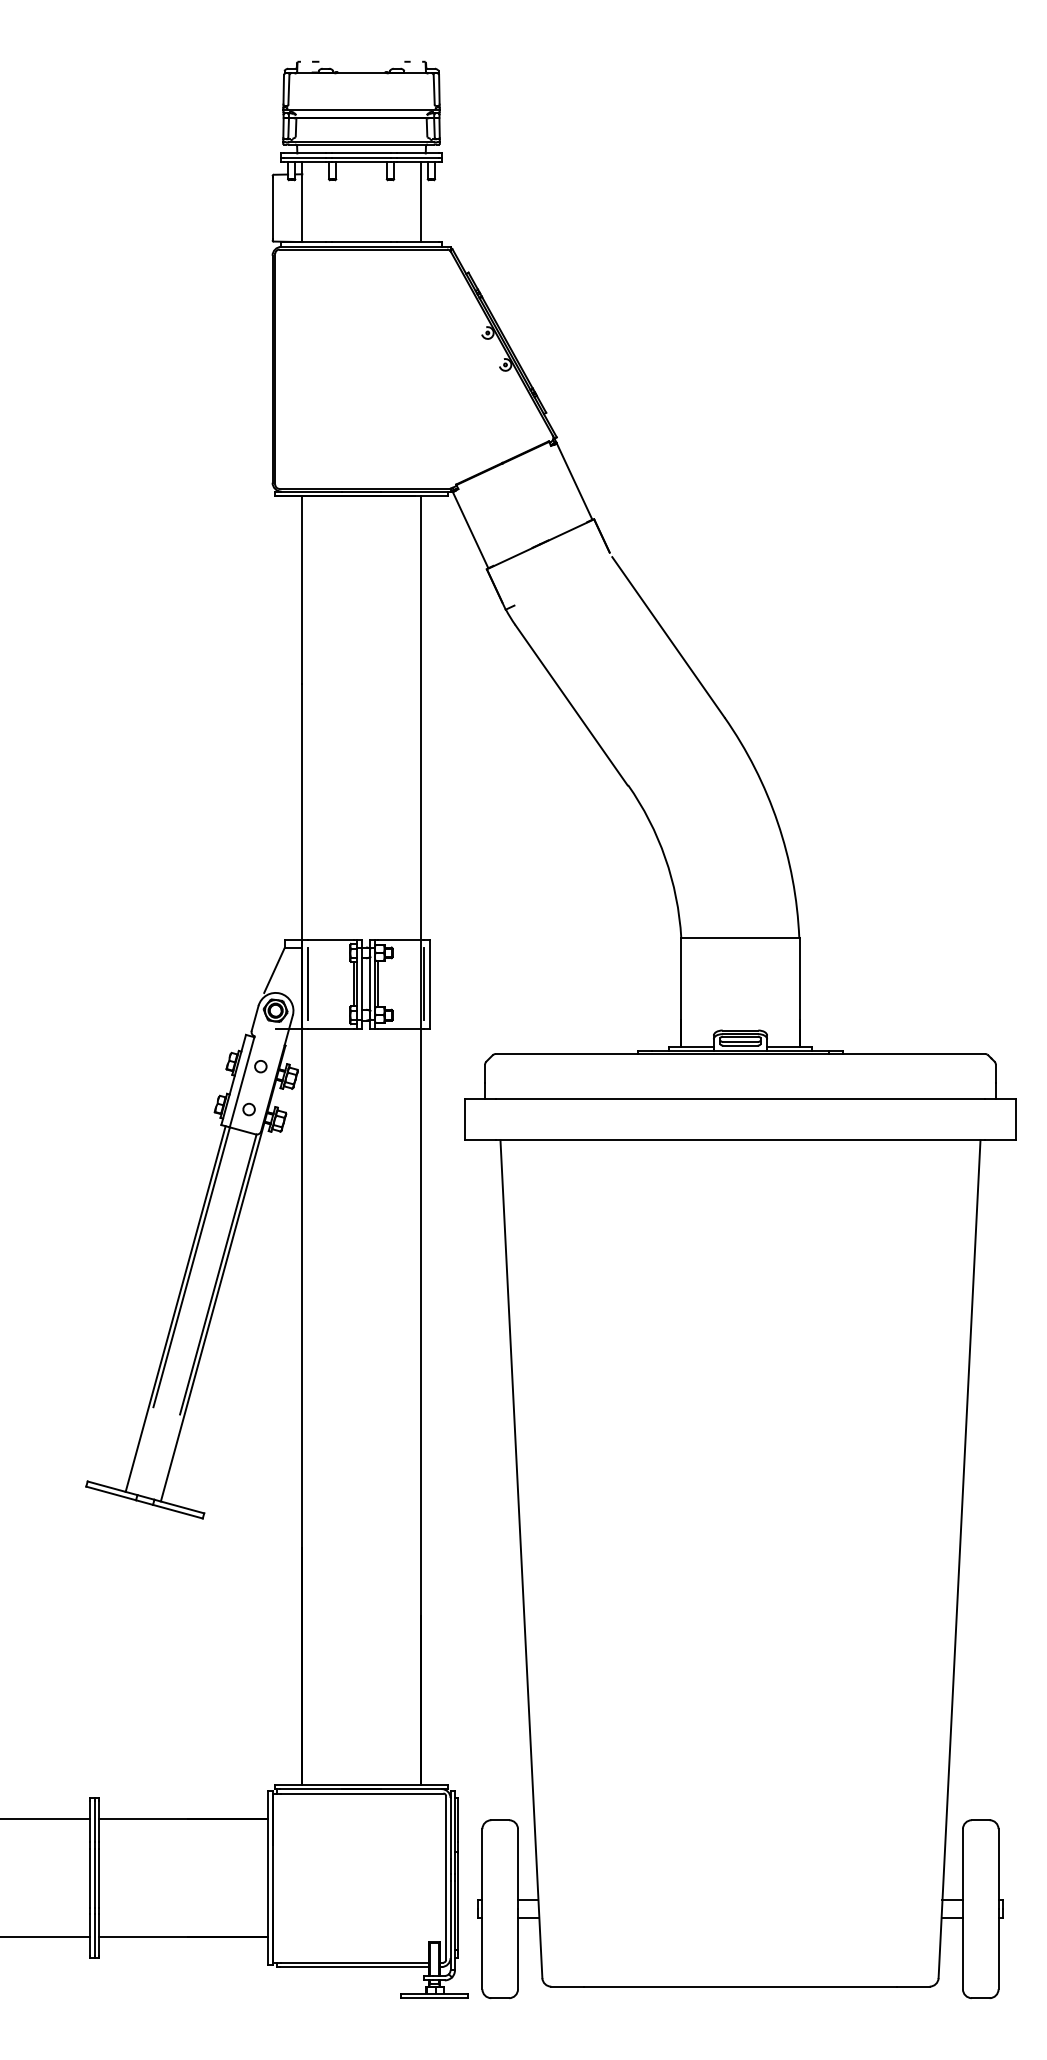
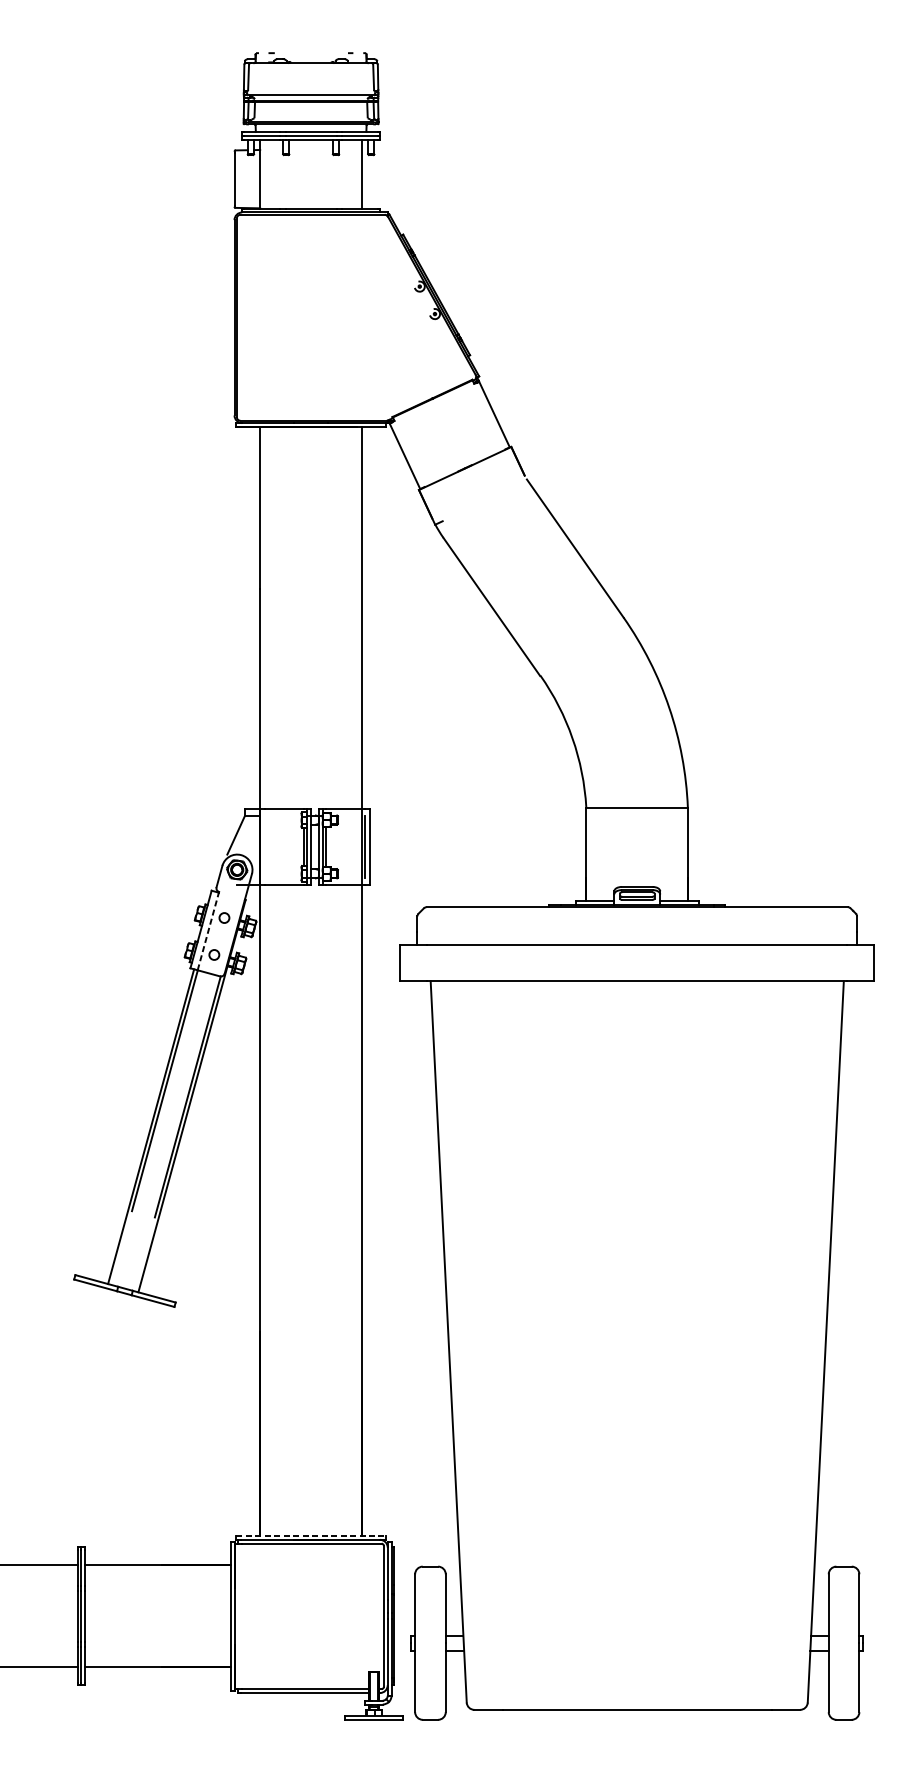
line: (308, 983) -> (265, 846), removed
line: (242, 1082) -> (208, 931), solid -> dashed
line: (361, 1784) -> (311, 1535), solid -> dashed

